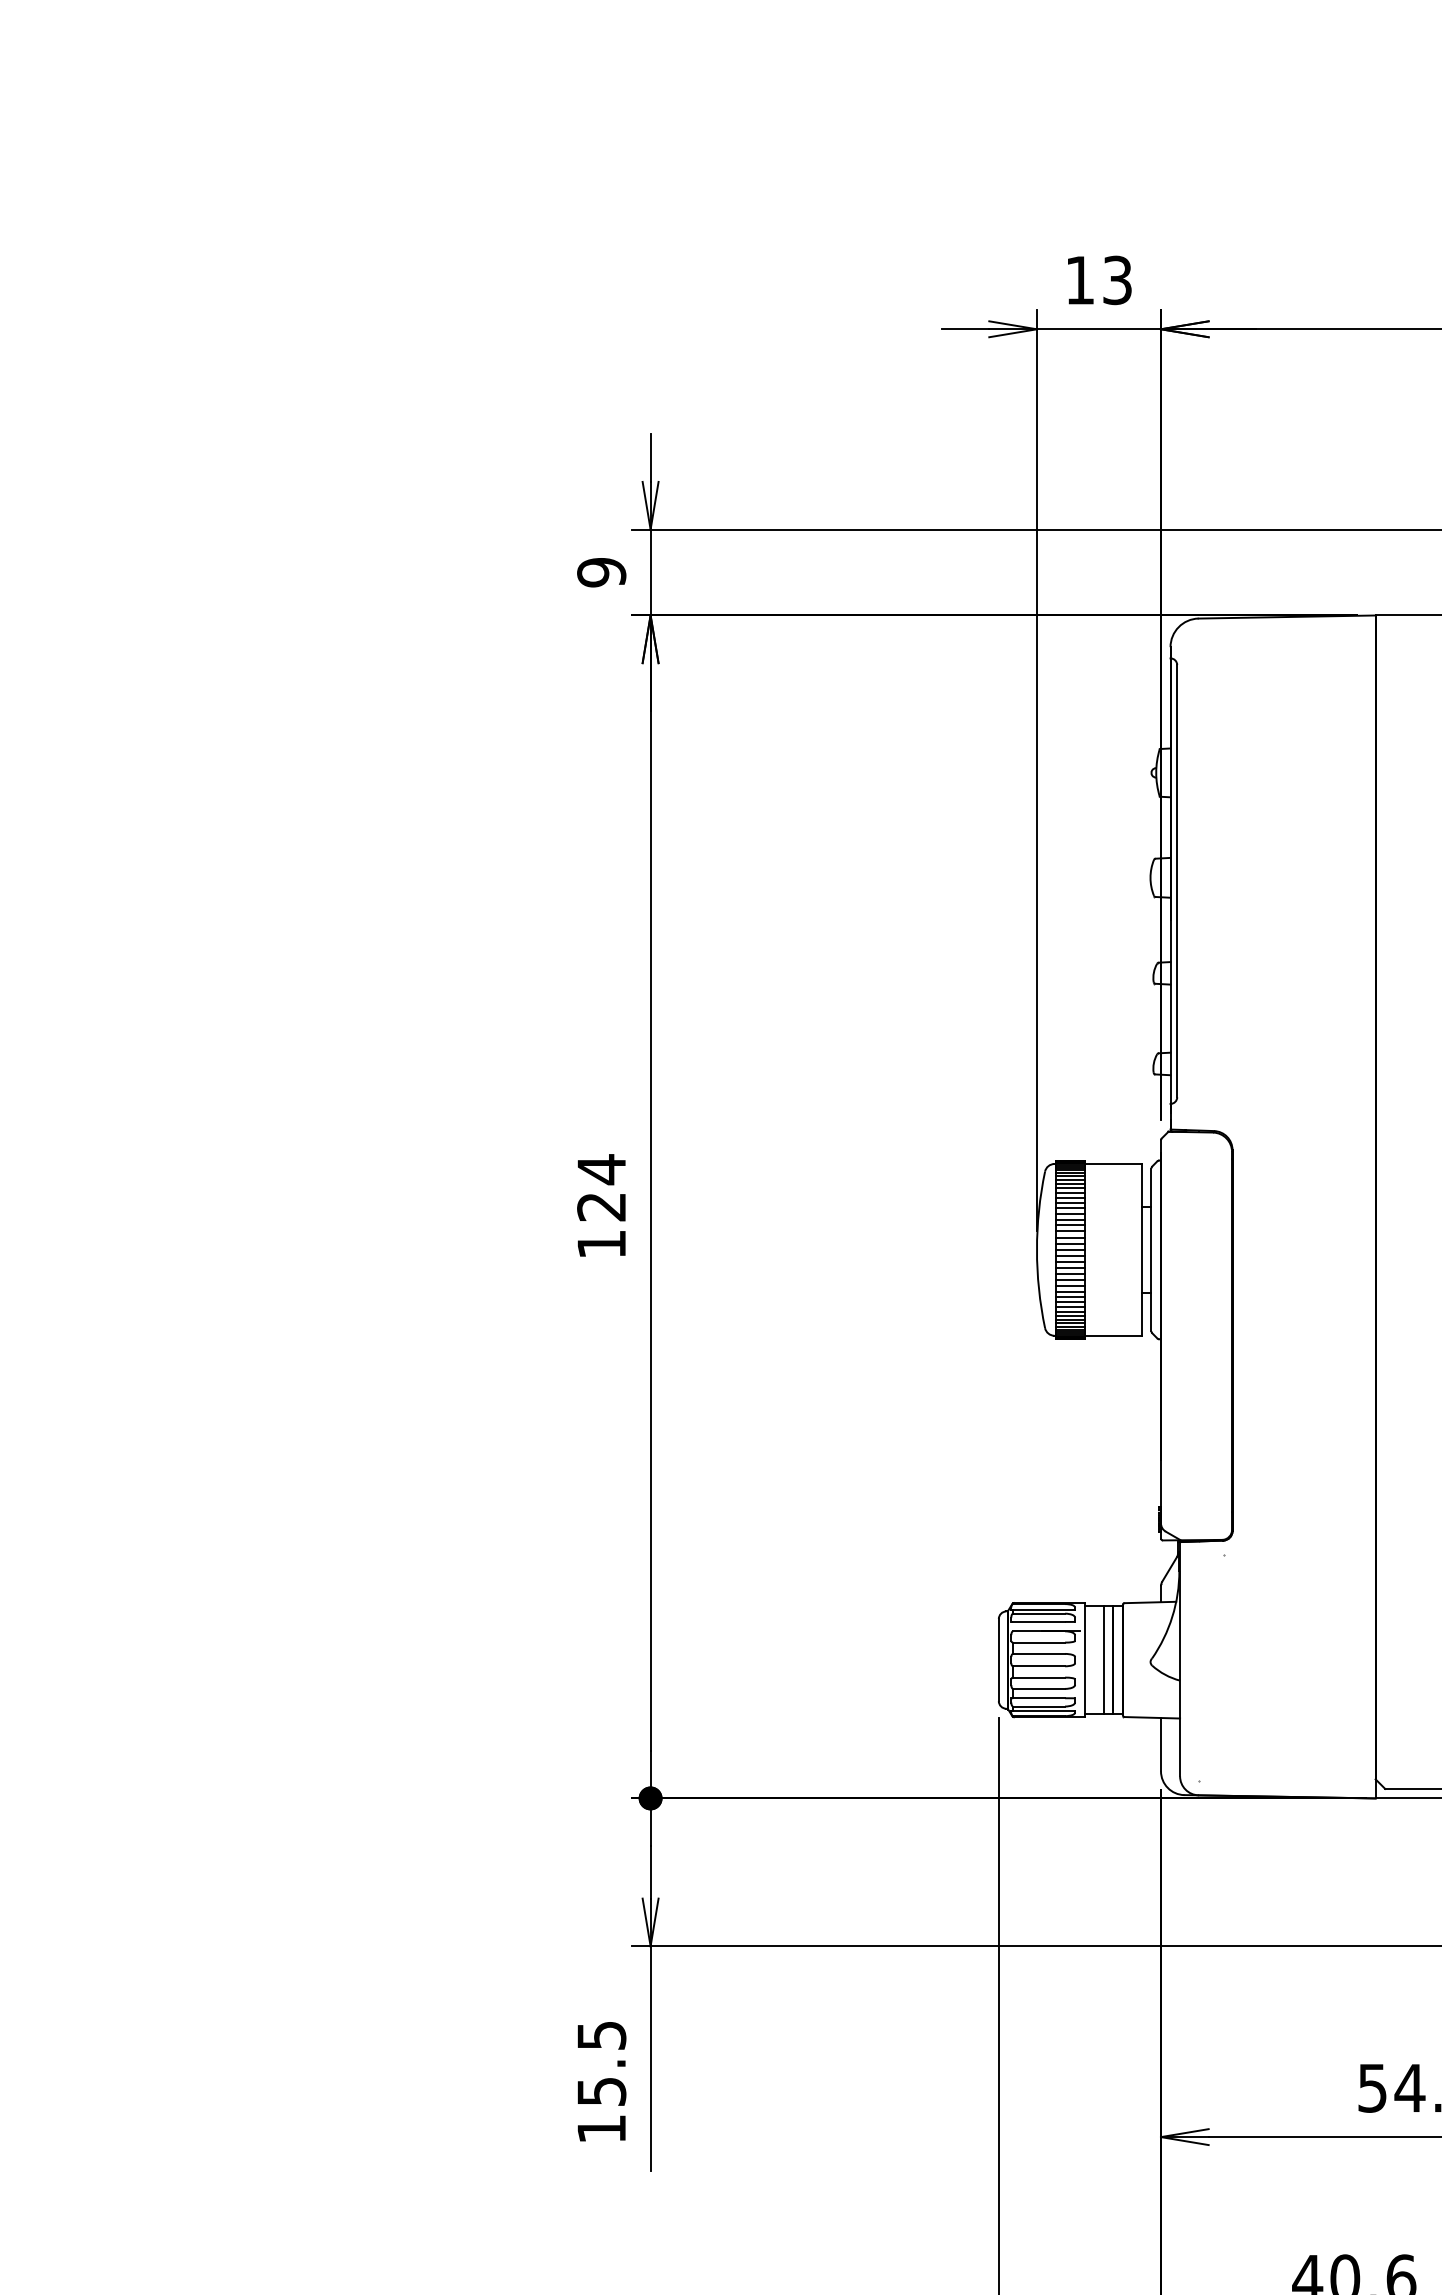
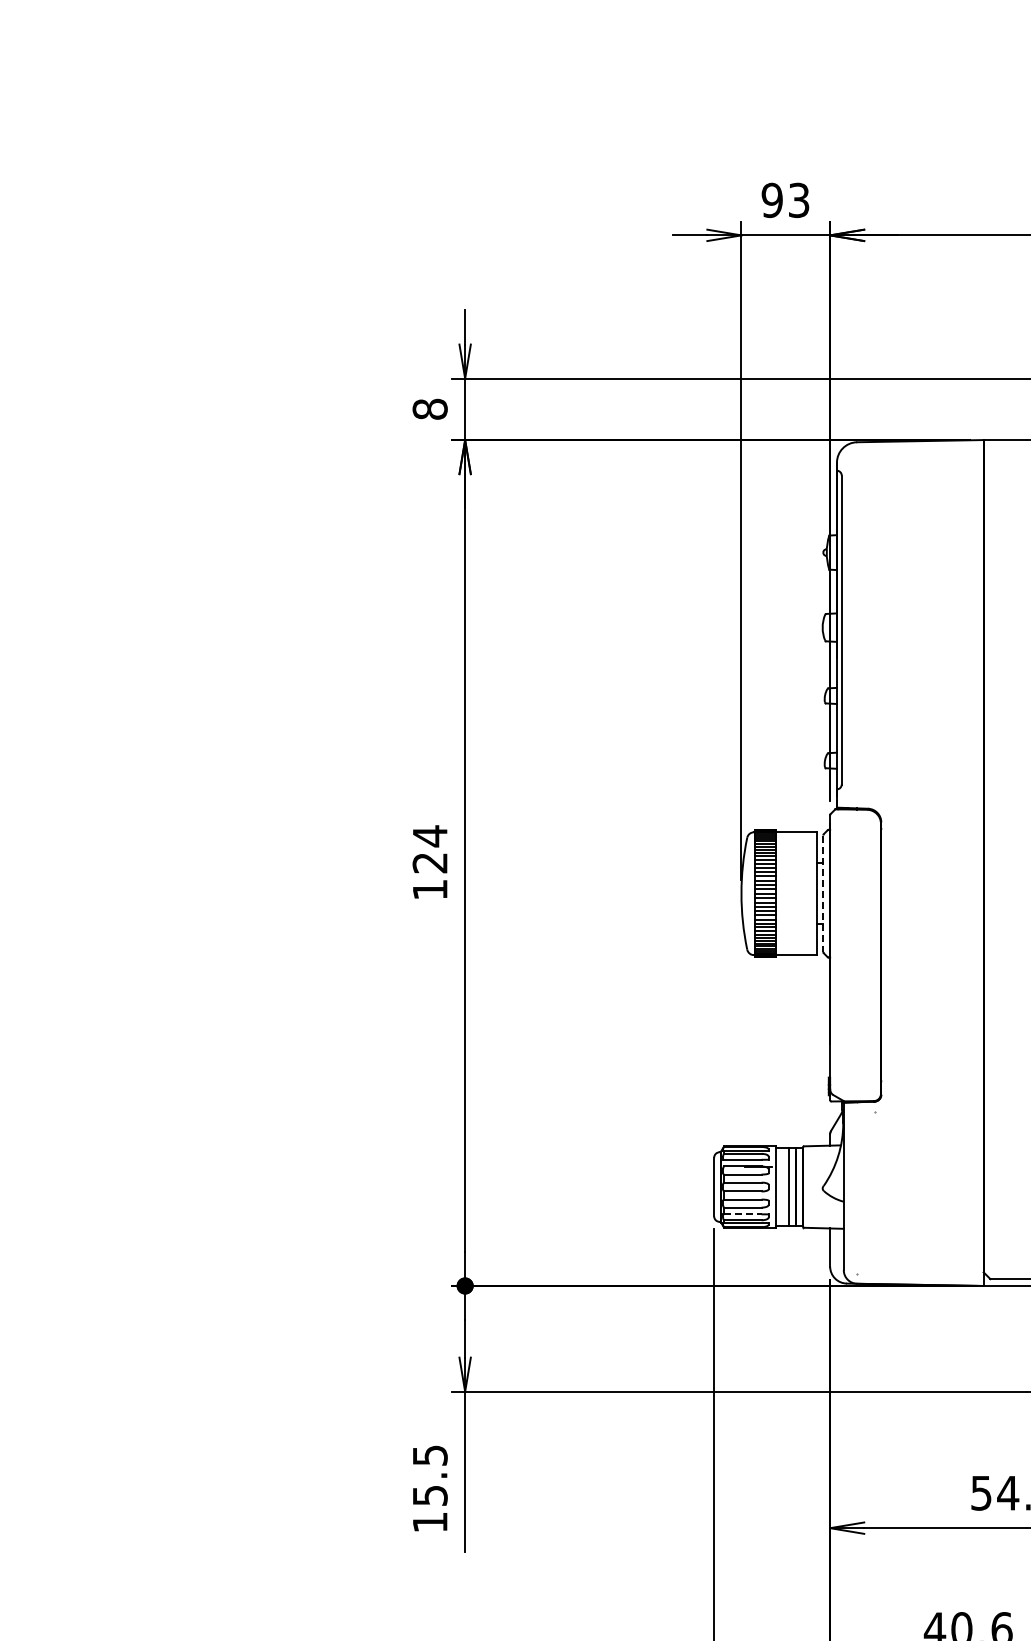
text: (1078, 280) -> (771, 200), 13 -> 93
text: (600, 571) -> (429, 408), 9 -> 8
line: (1151, 1250) -> (823, 894), solid -> dashed
line: (1038, 1698) -> (742, 1214), solid -> dashed

